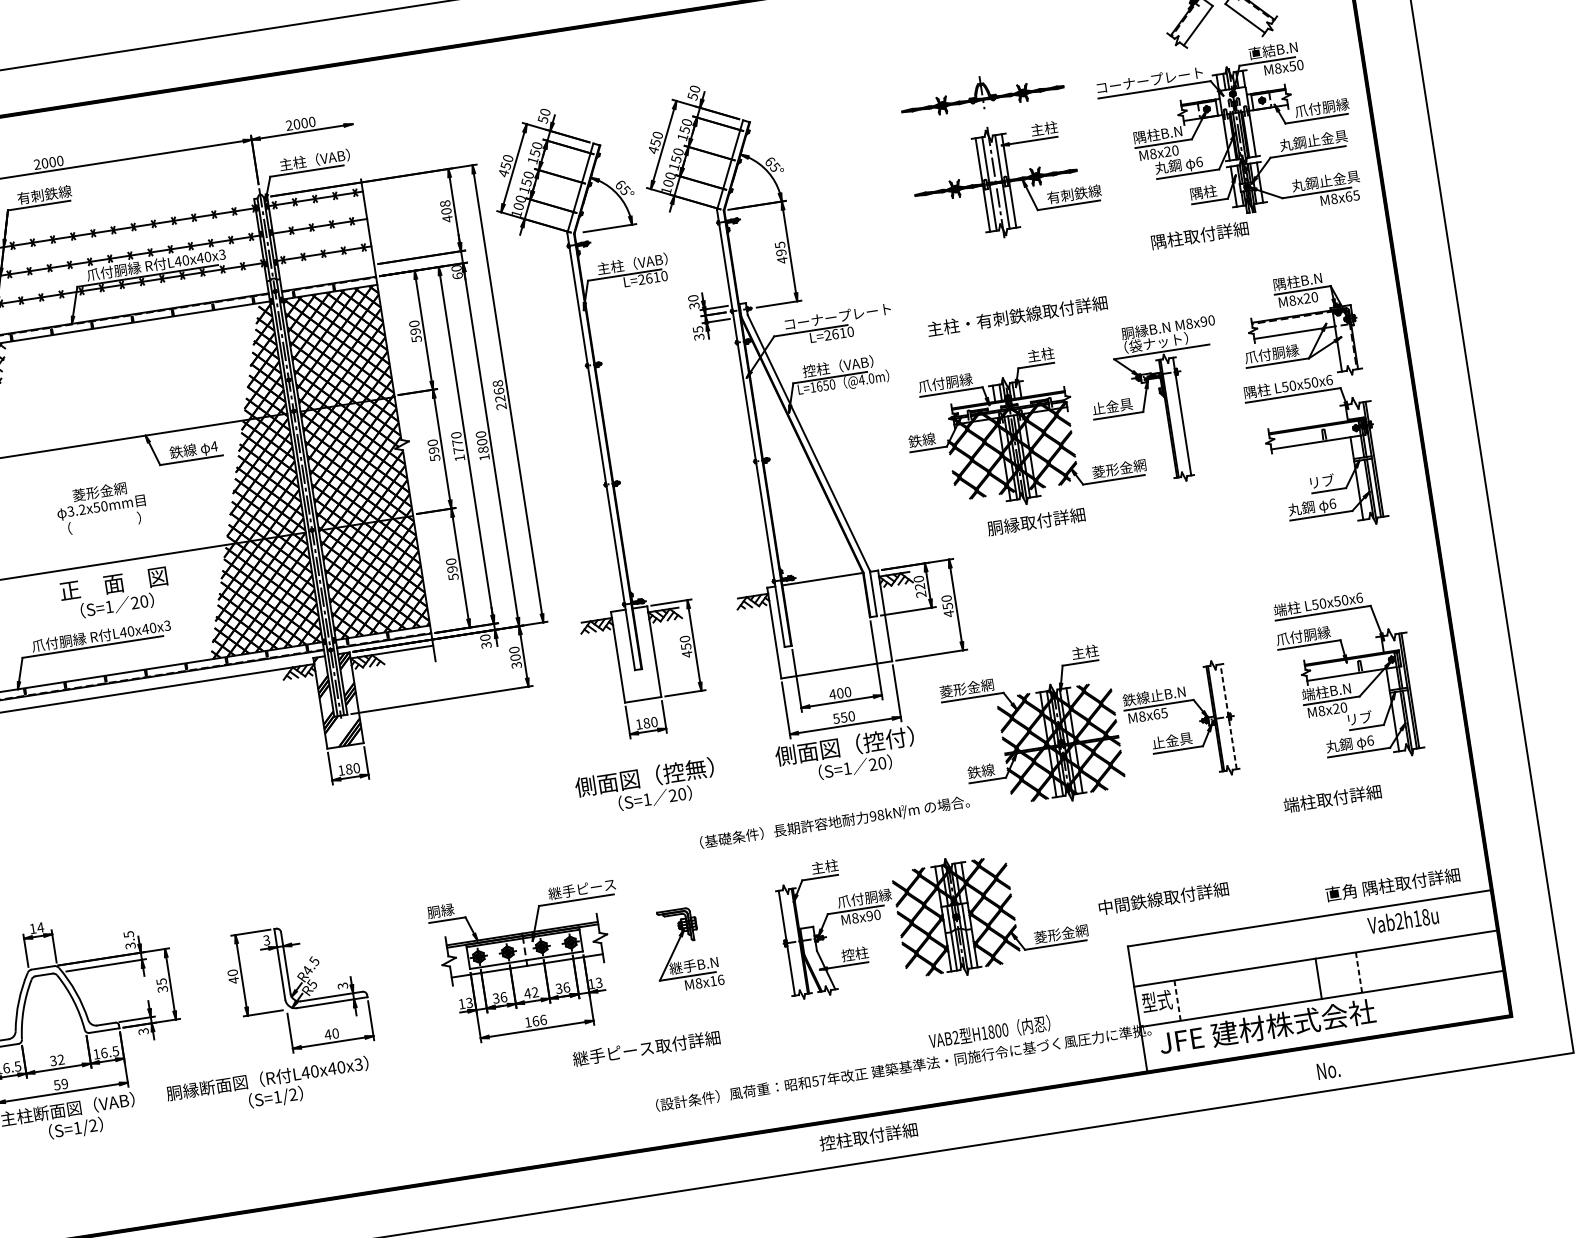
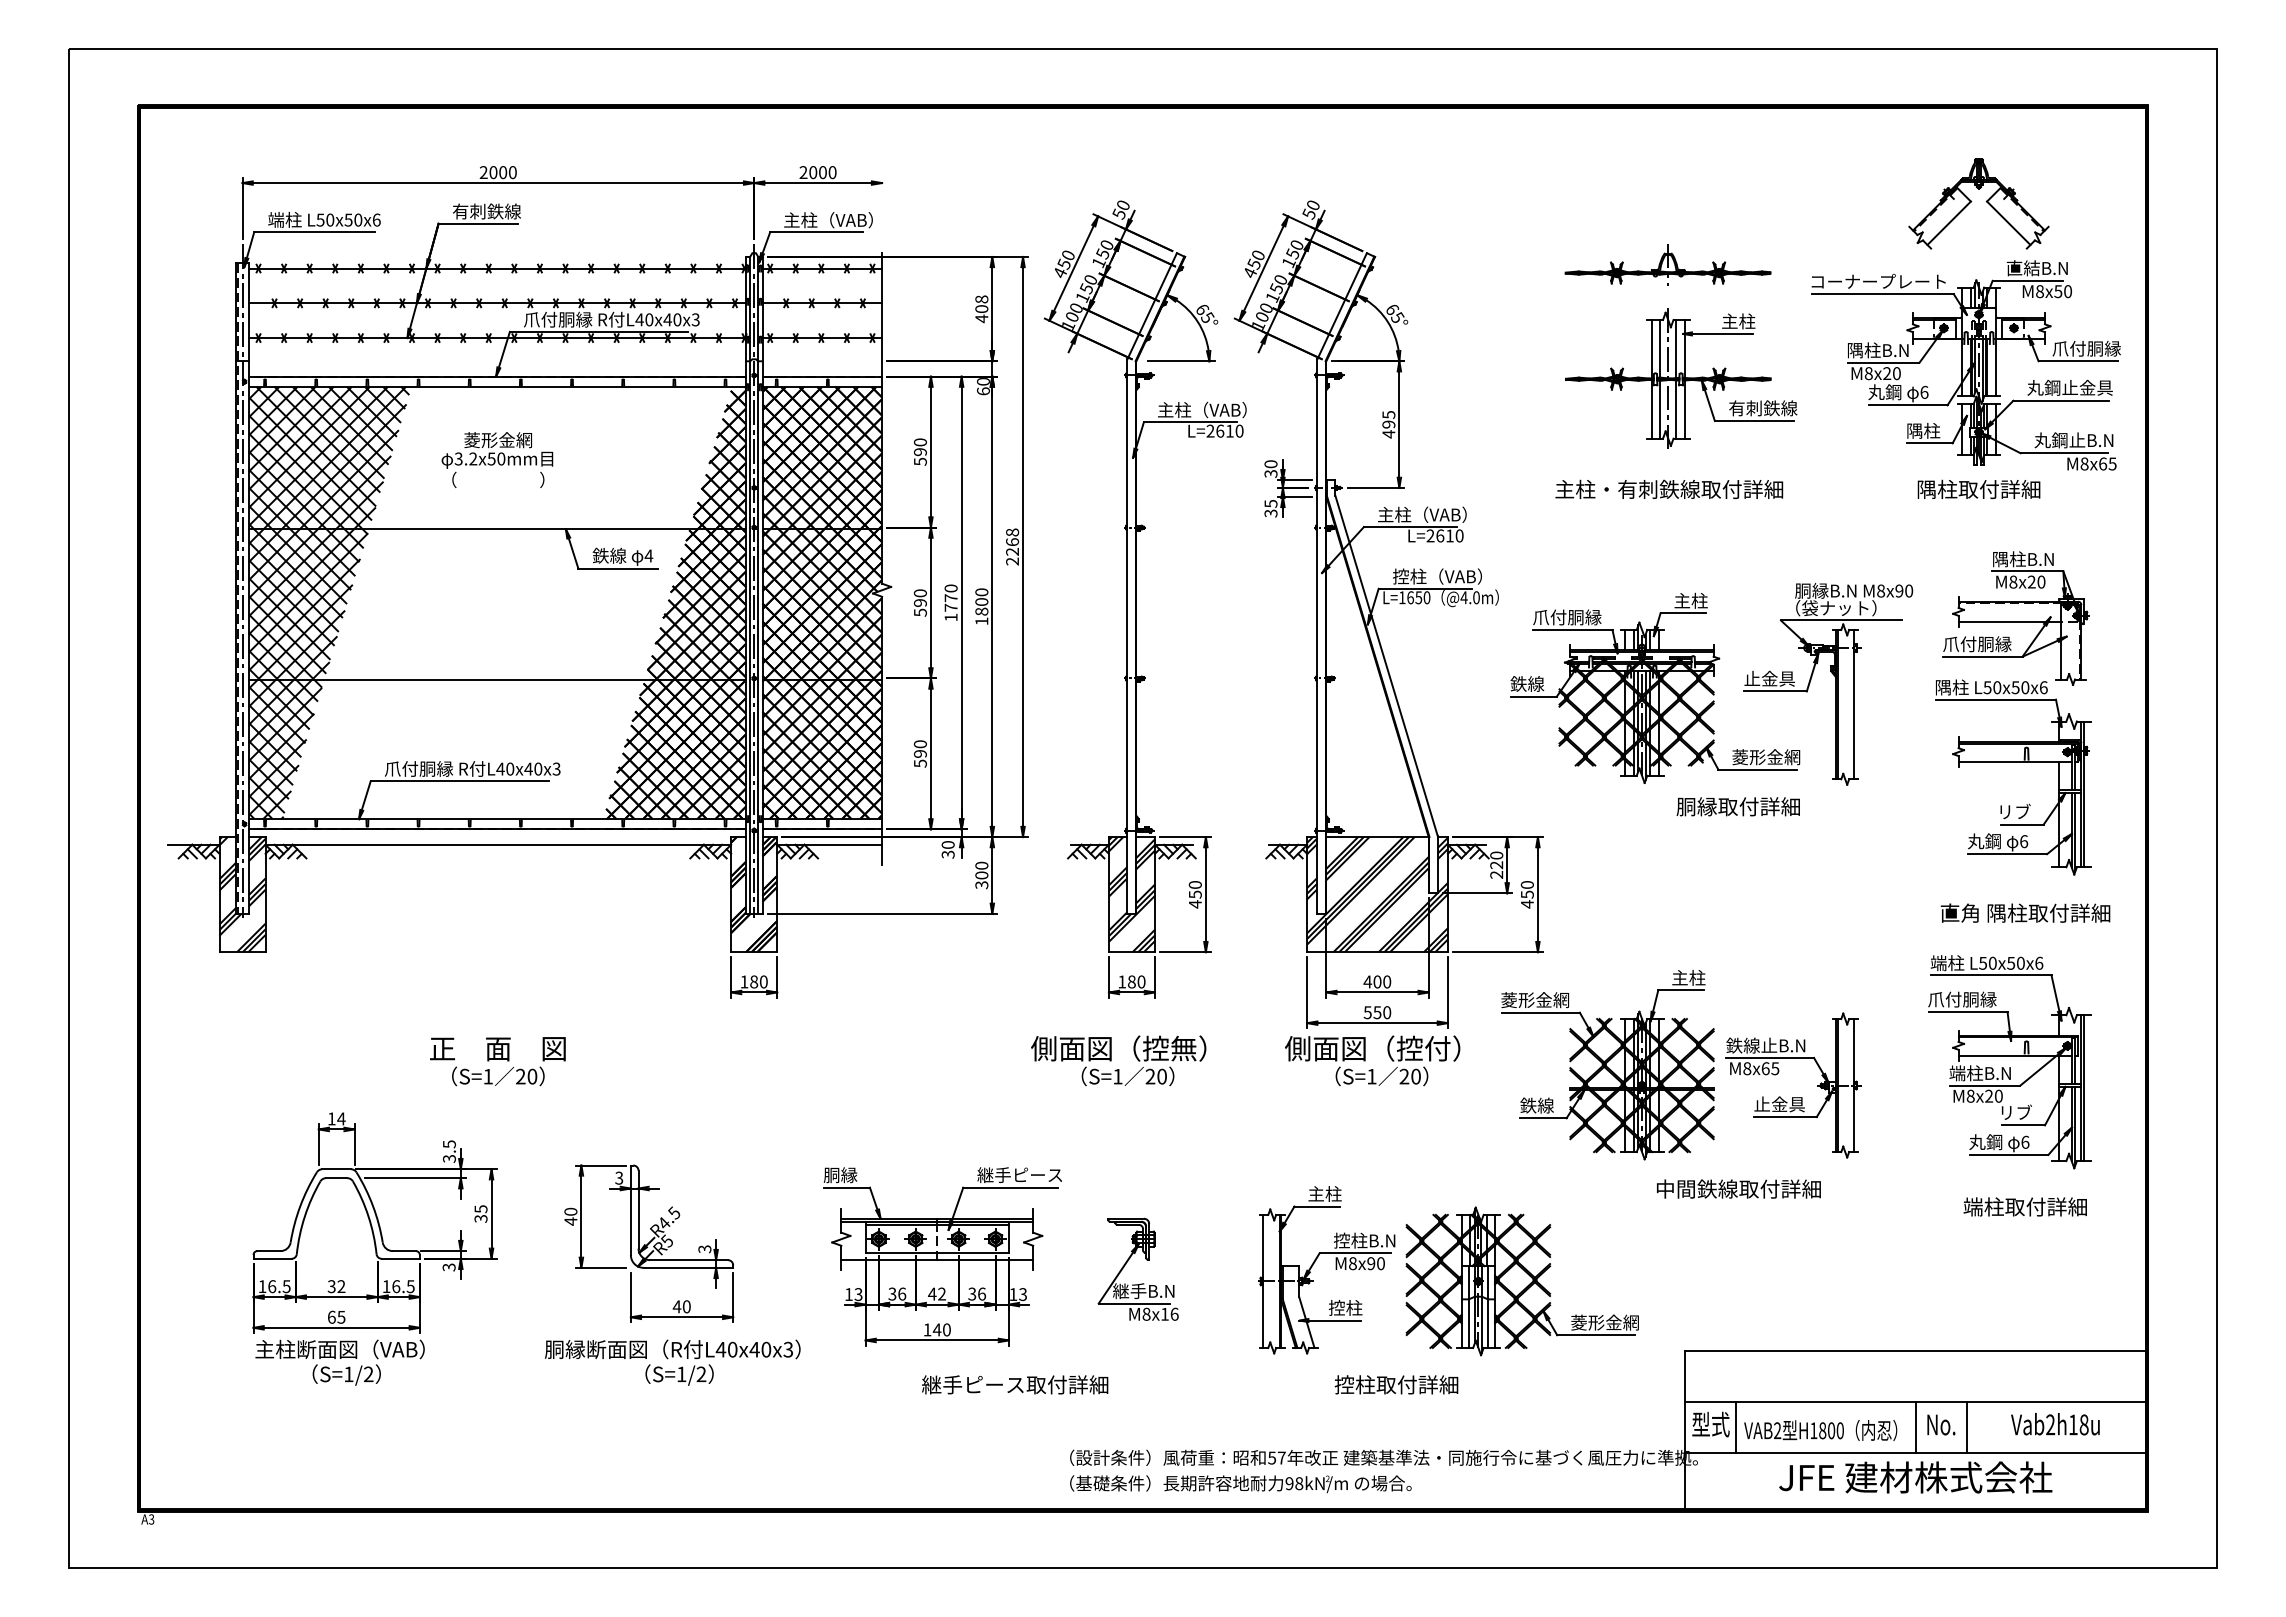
text: (1346, 178) -> (2103, 440), 丸鋼止金具 -> 丸鋼止B.N
text: (1199, 234) -> (1978, 488), moved
text: (1017, 315) -> (1669, 488), moved
text: (836, 316) -> (1445, 514), コーナープレート -> 主柱（VAB）
text: (101, 507) -> (497, 459), moved
text: (1035, 521) -> (1737, 806), moved
text: (114, 593) -> (497, 1061), moved
hatch: (829, 624) -> (1377, 894), added
hatch: (635, 654) -> (1131, 894), added
line: (1228, 716) -> (1854, 1085), dashed -> solid
text: (1331, 798) -> (2024, 1206), moved
text: (834, 822) -> (1240, 1484), moved
text: (1392, 884) -> (2025, 912), moved
text: (1163, 897) -> (1738, 1188), moved
text: (864, 898) -> (1368, 1240), 爪付胴縁 -> 控柱B.N
text: (1403, 920) -> (2055, 1424), moved
line: (1358, 972) -> (1966, 1427), dashed -> solid
line: (1177, 1000) -> (1736, 1427), dashed -> solid
text: (539, 1020) -> (941, 1329), 166 -> 140
text: (1267, 1027) -> (1915, 1477), moved
text: (989, 1032) -> (1820, 1430), moved
text: (646, 1048) -> (1015, 1384), moved
text: (1328, 1070) -> (1941, 1424), moved
text: (60, 1083) -> (336, 1316), 59 -> 65
text: (268, 1088) -> (672, 1362), moved
text: (868, 1136) -> (1396, 1384), moved

